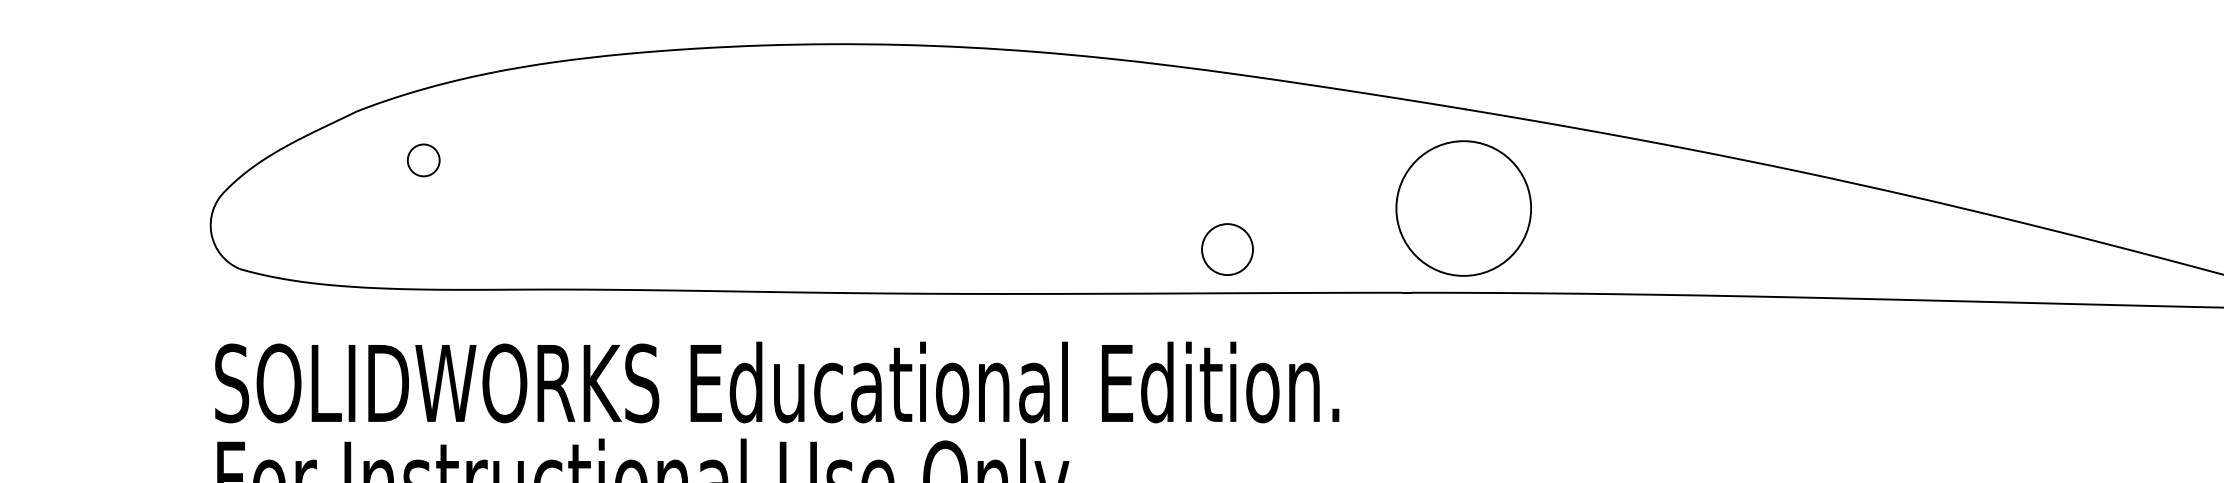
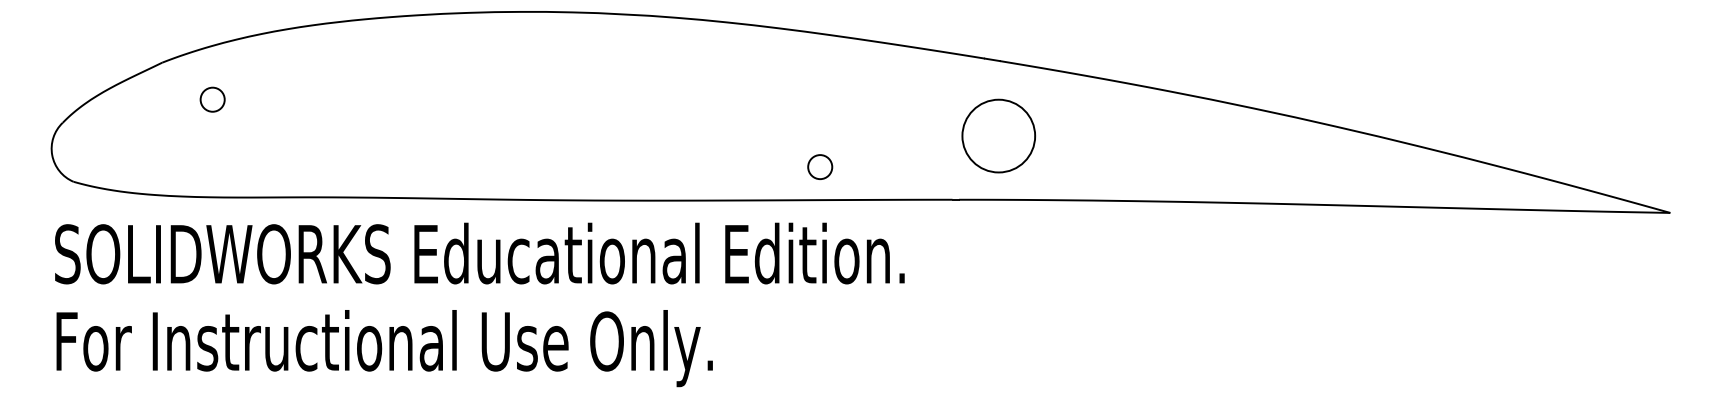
circle: (1463, 207) -> (998, 135), size x0.71
circle: (1227, 250) -> (820, 167), size x0.62
text: (776, 382) -> (479, 253), moved

